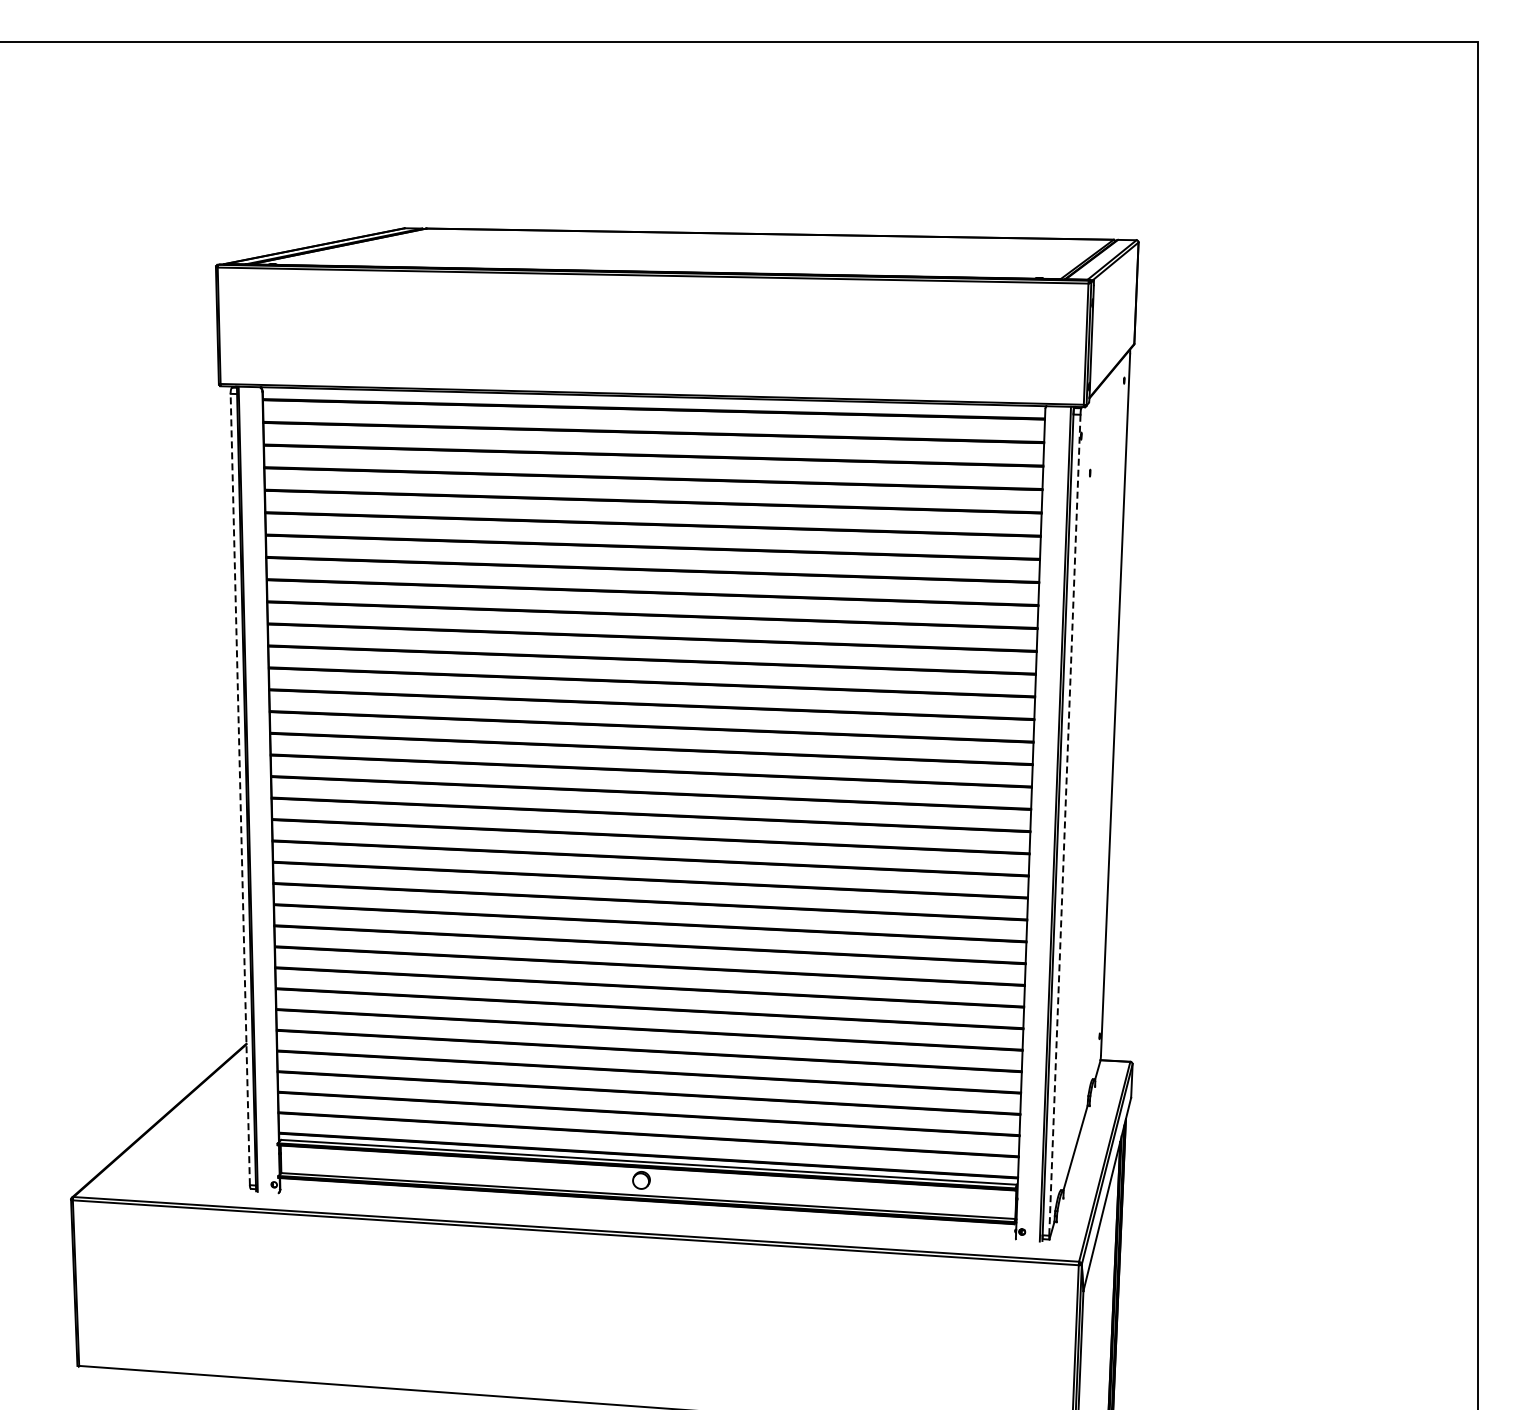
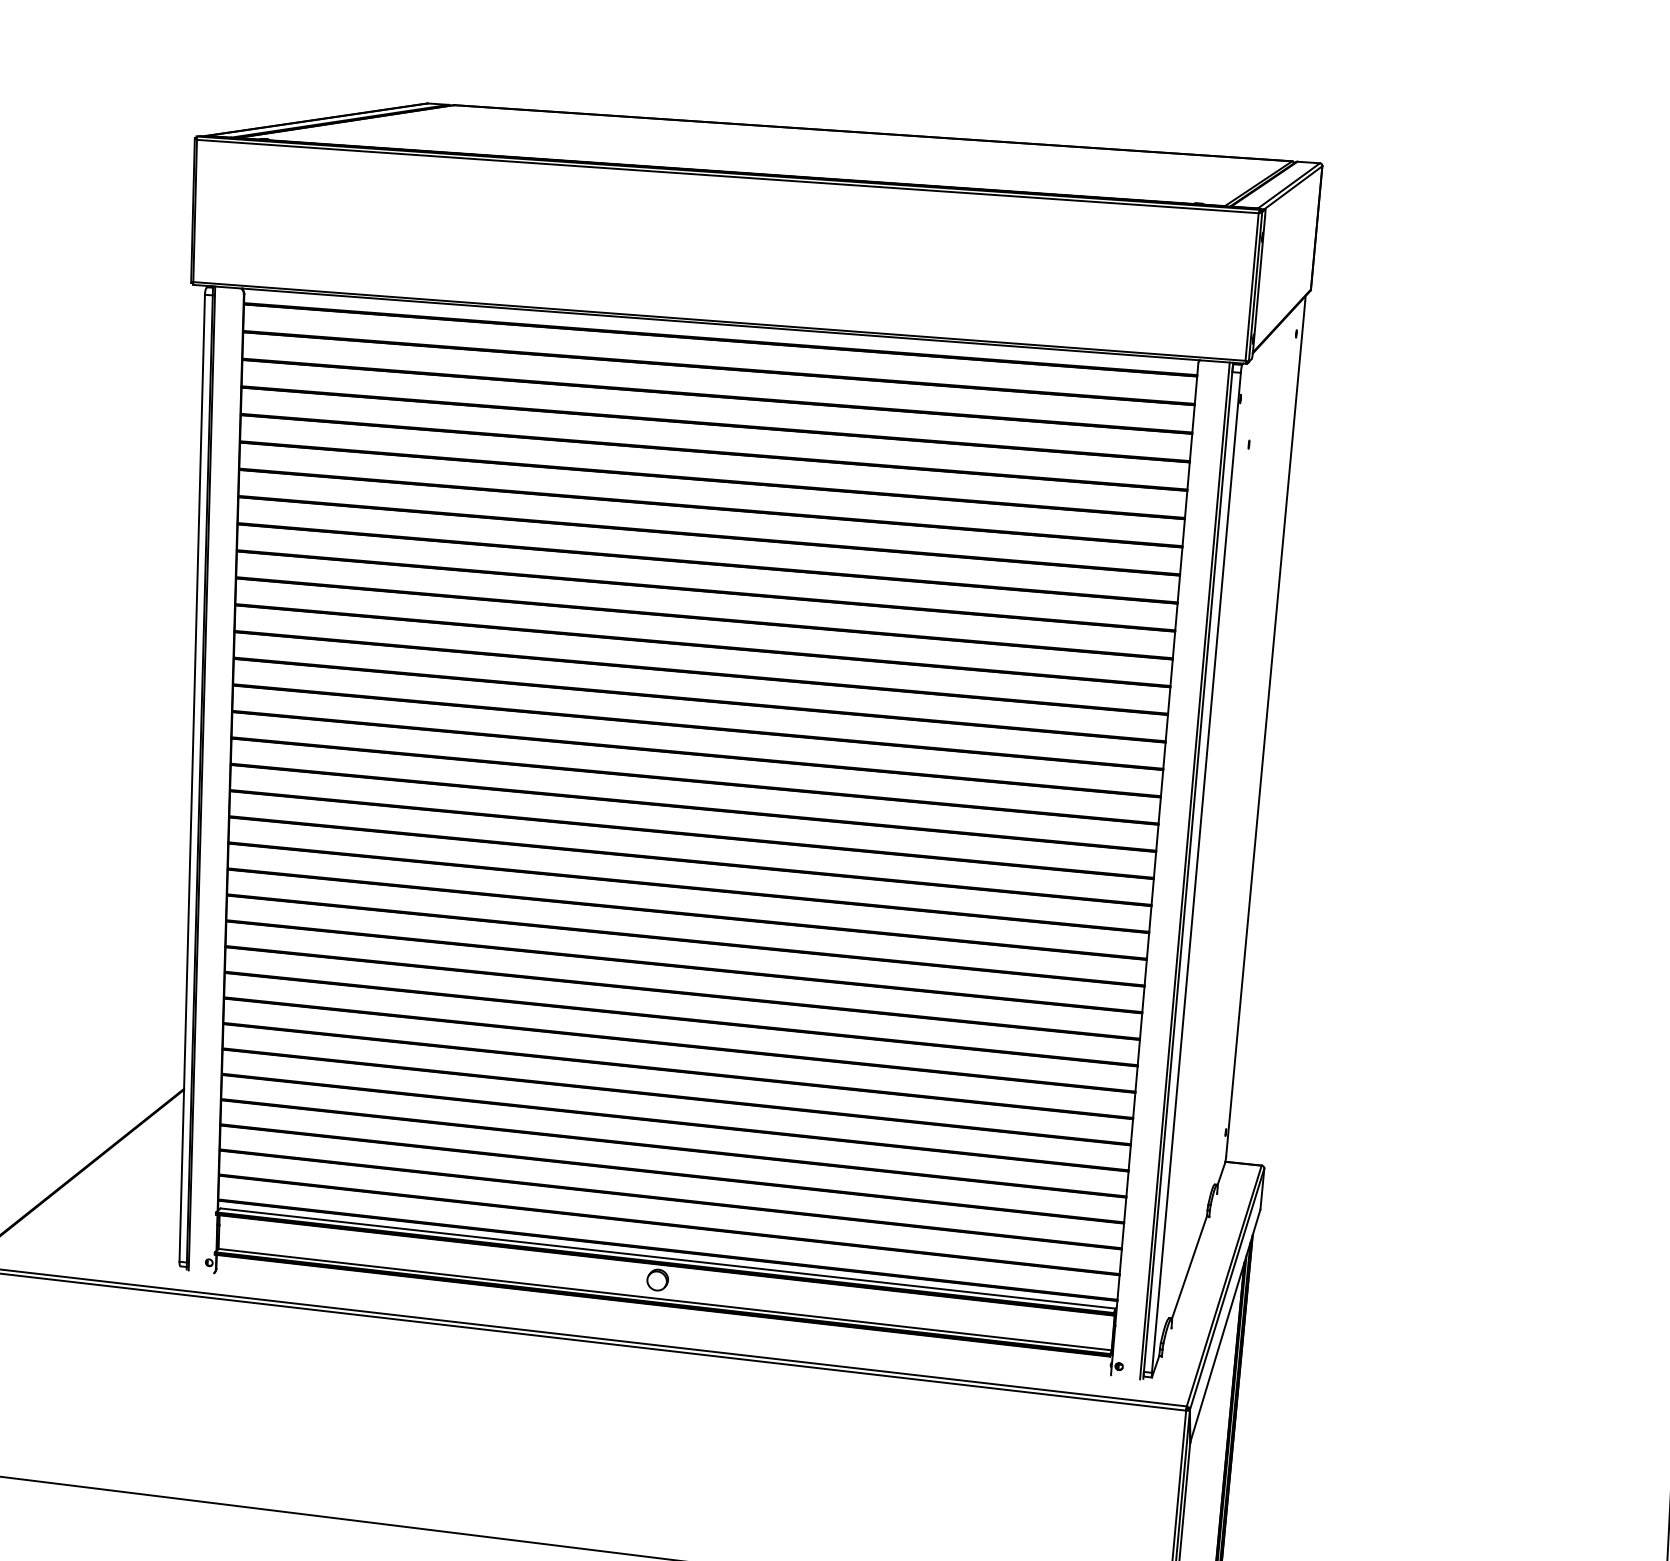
line: (240, 789) -> (192, 778), dashed -> solid
line: (1064, 825) -> (1195, 873), dashed -> solid

